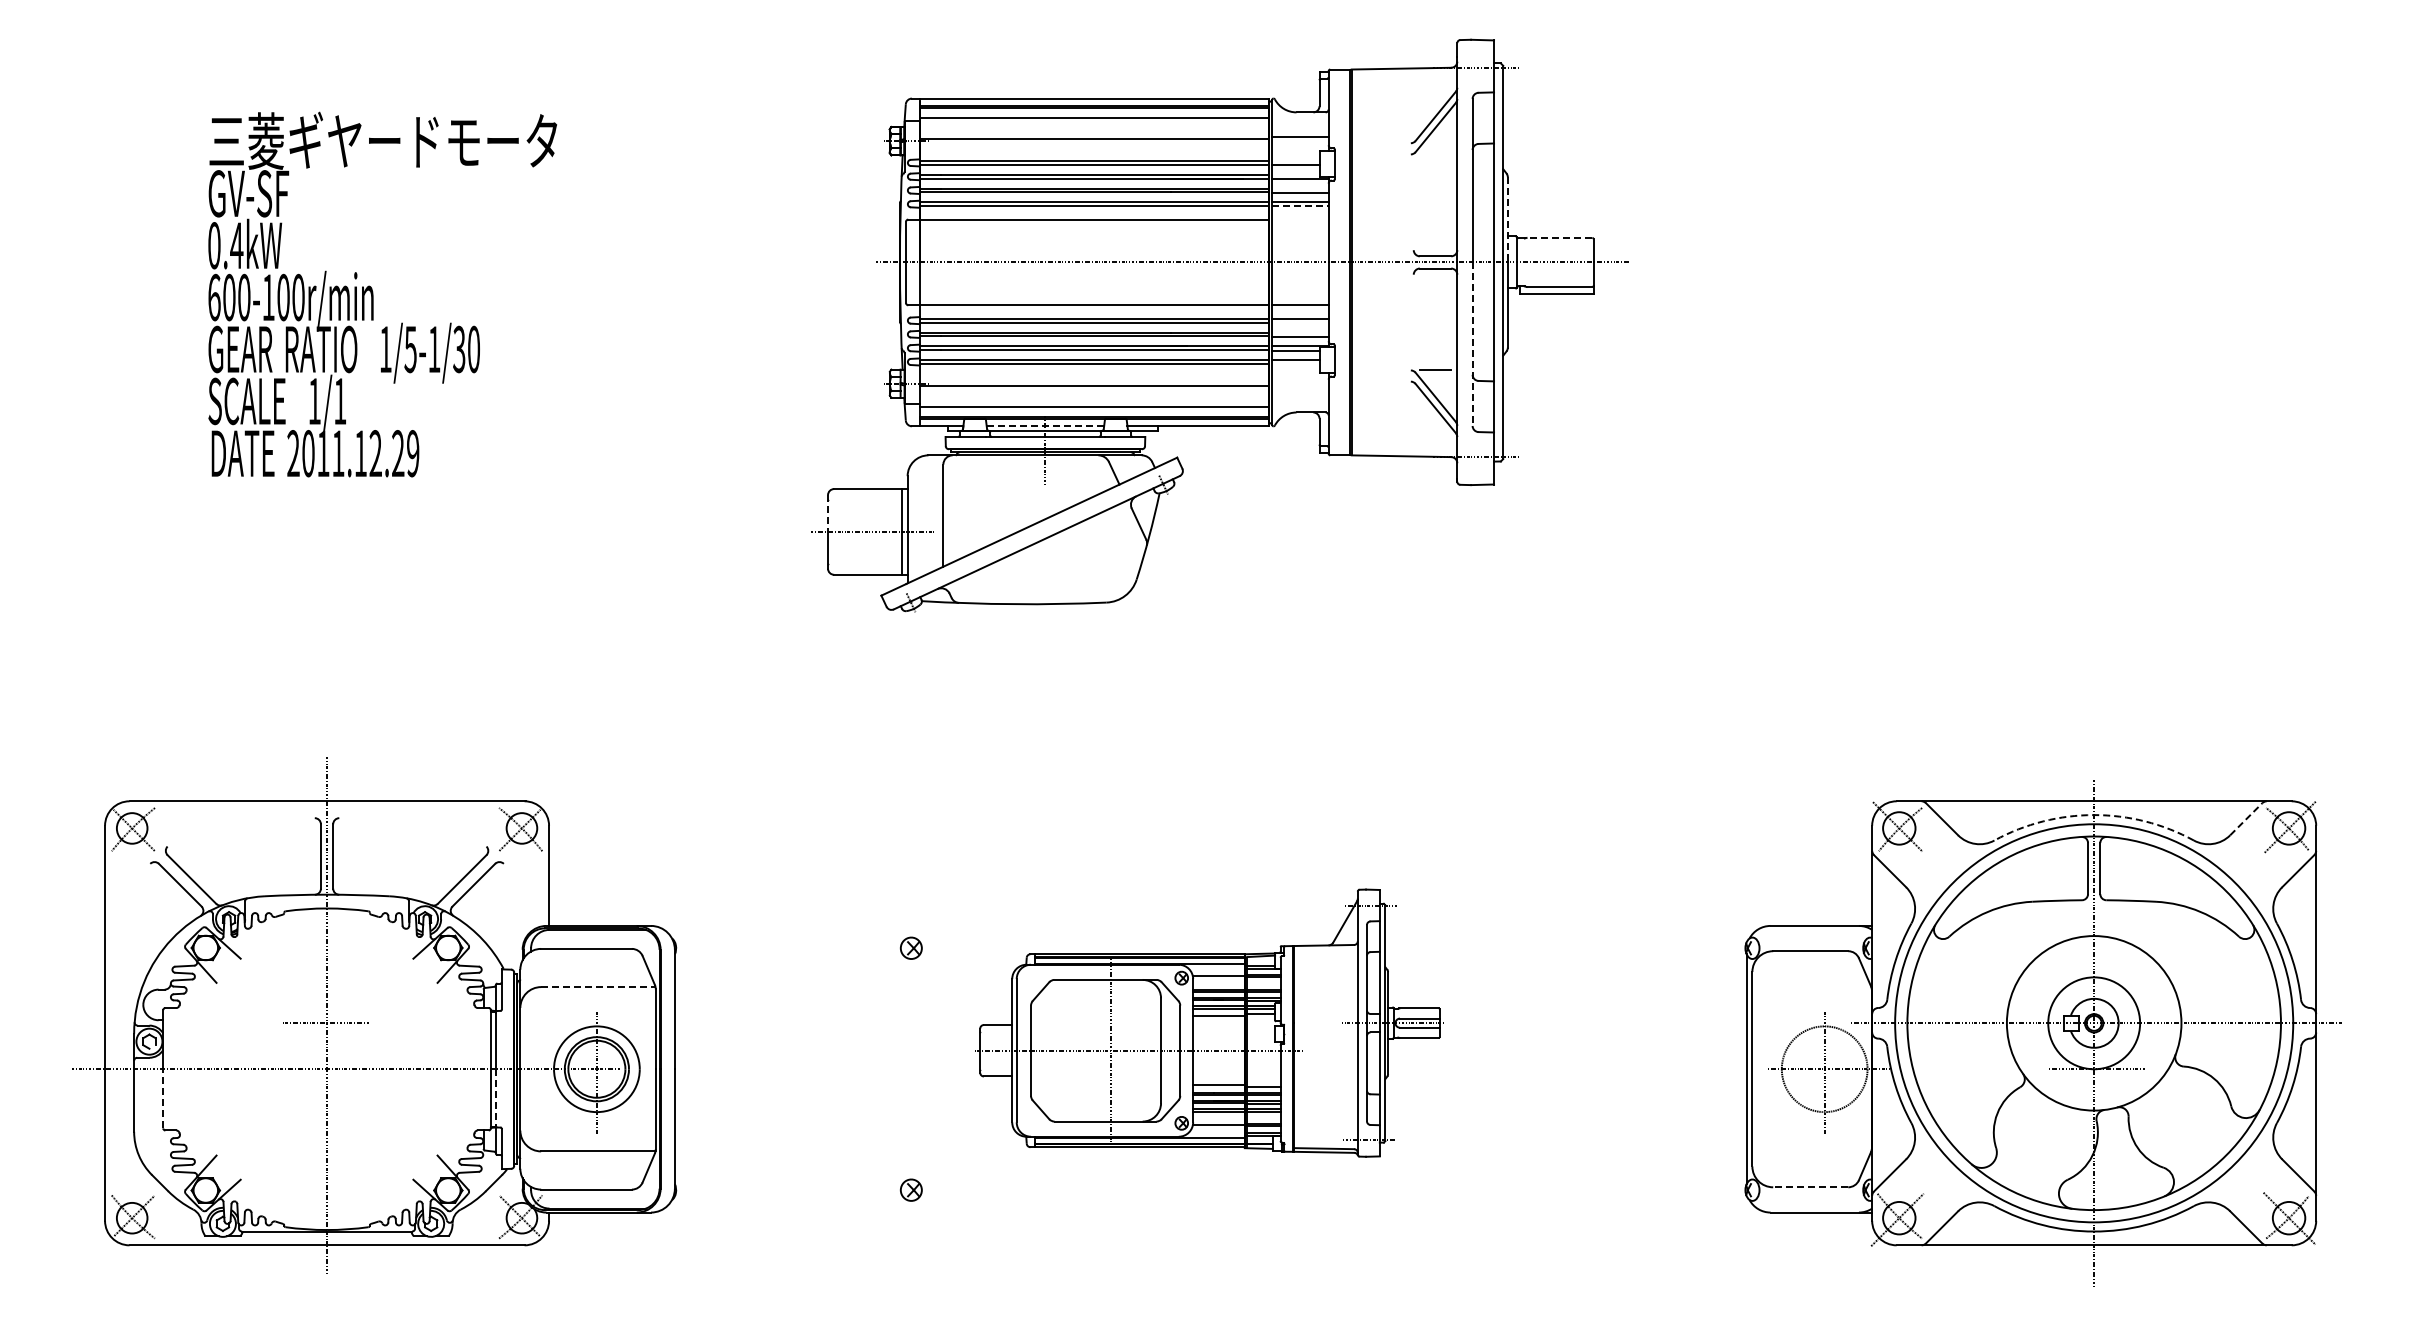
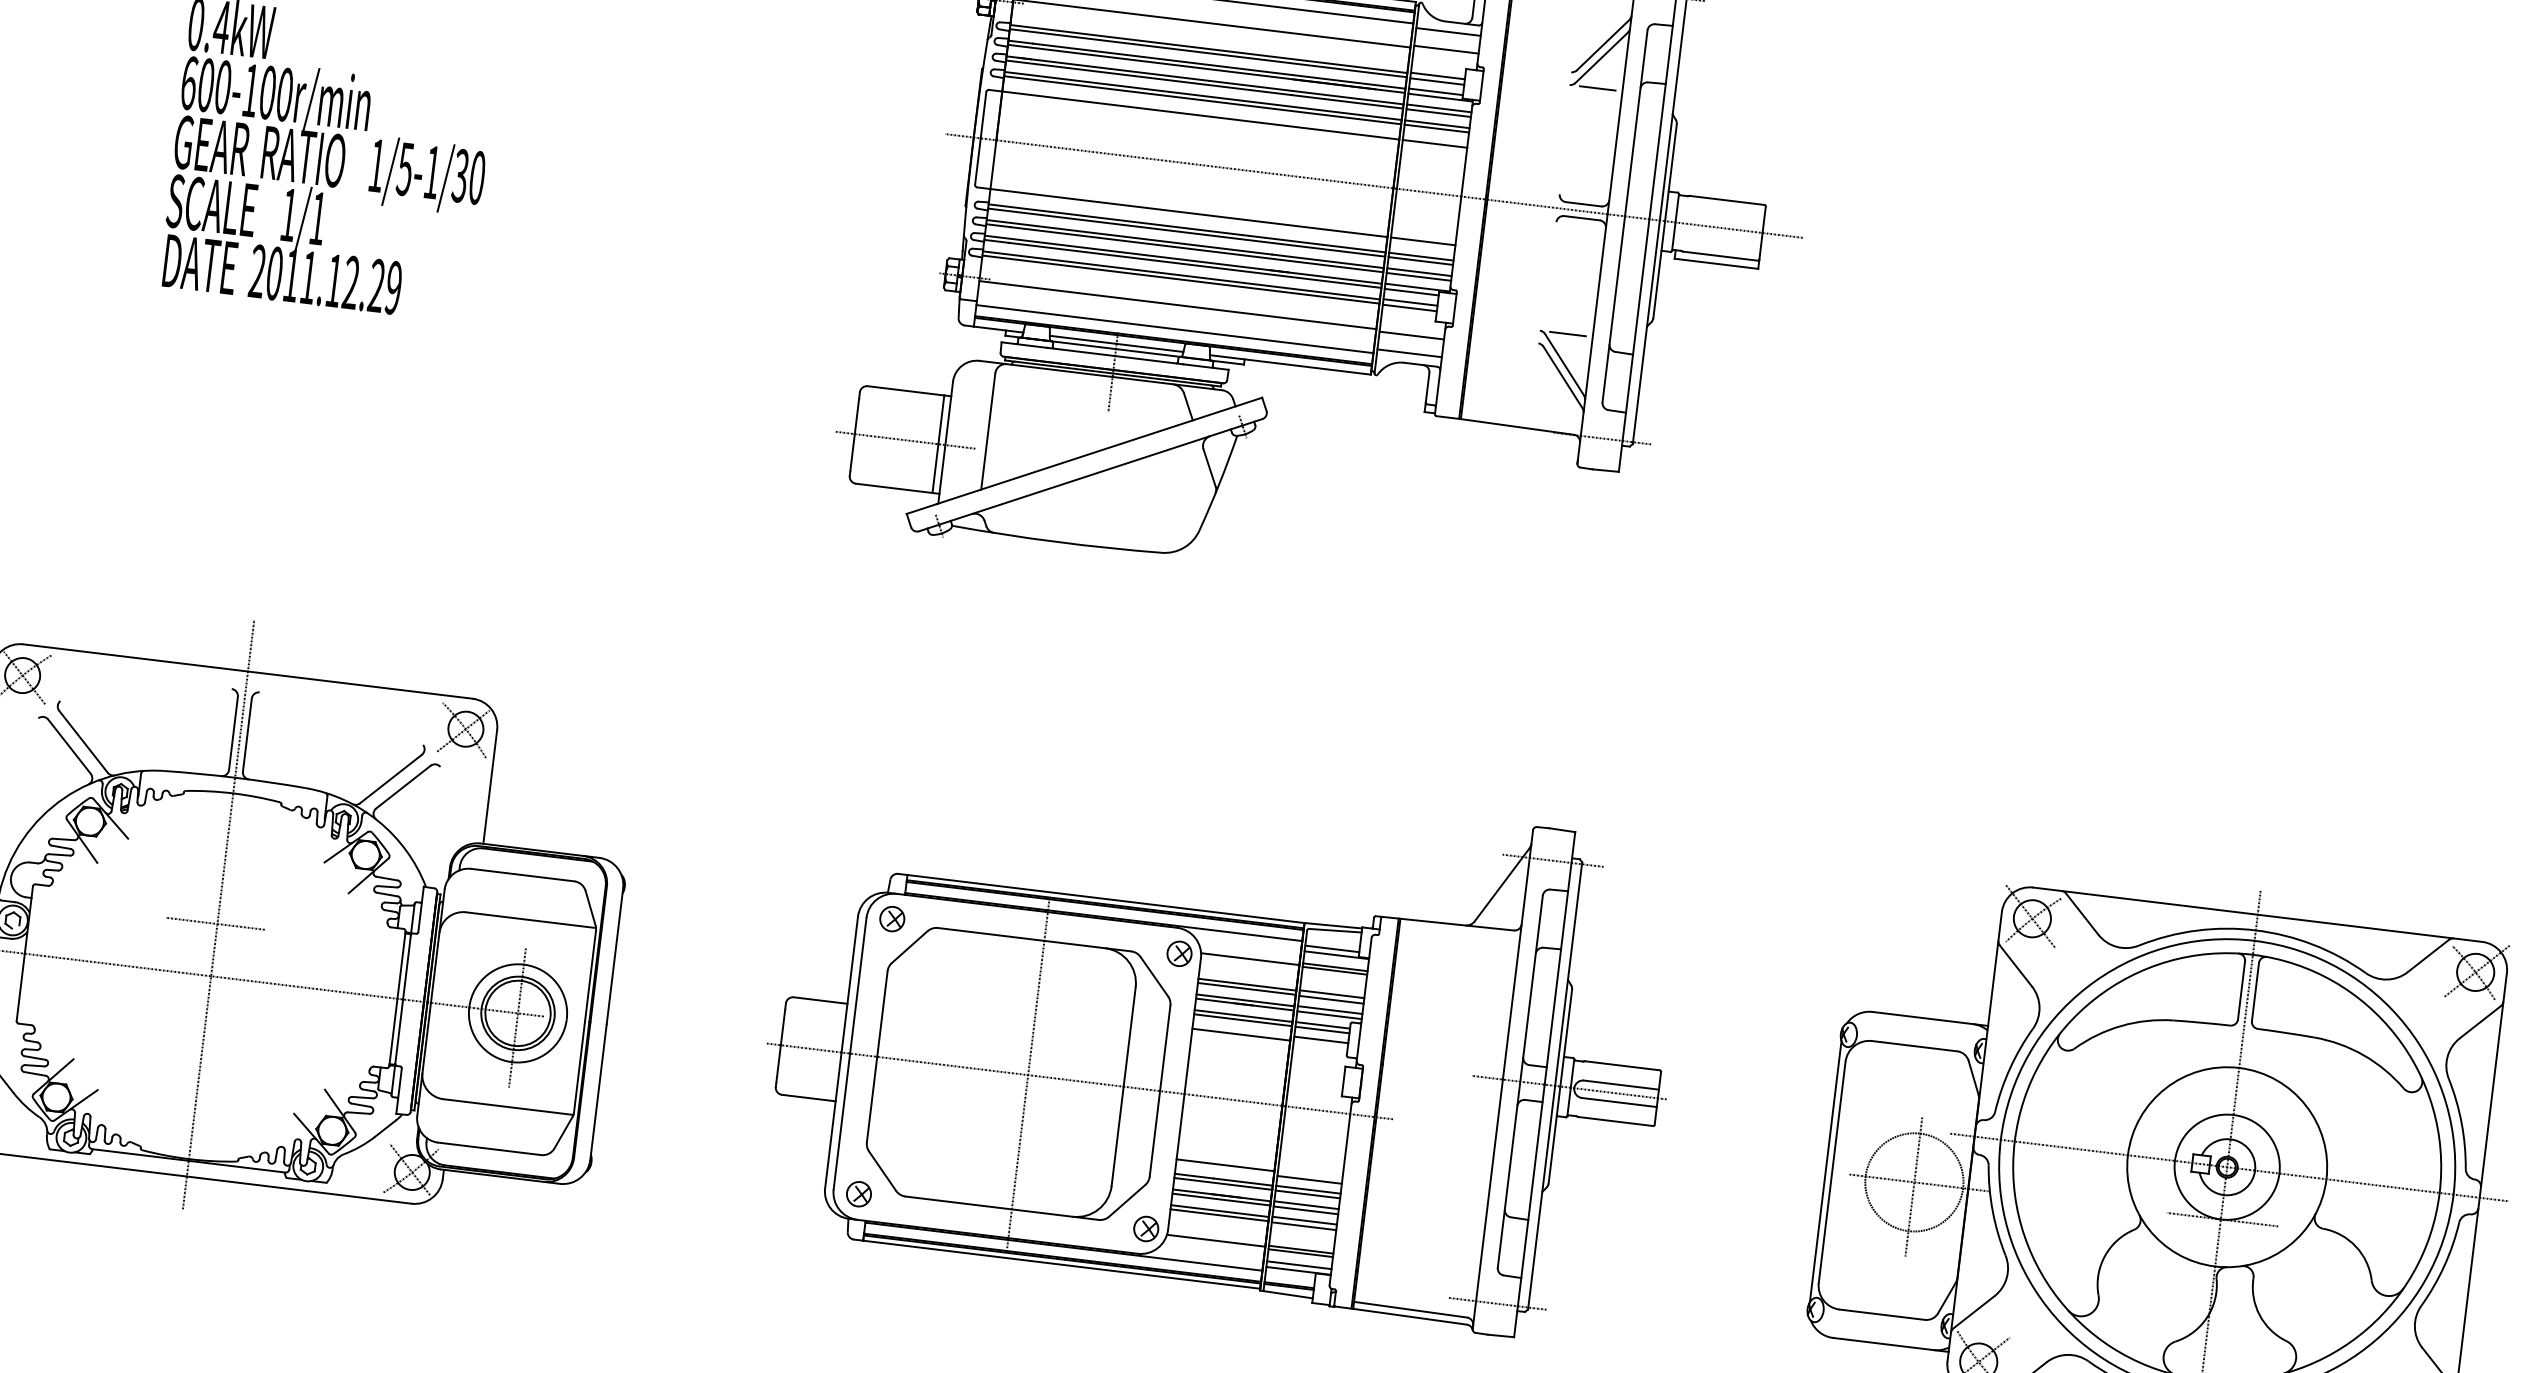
line: (1300, 121) -> (1448, 32), added
line: (1435, 154) -> (1597, 88), added
line: (1295, 160) -> (1437, 76), added
line: (1295, 174) -> (1435, 91), added
line: (1300, 188) -> (1439, 108), added
line: (1300, 206) -> (1436, 129), dashed -> solid
line: (1300, 219) -> (1435, 143), added
line: (1507, 219) -> (1670, 172), dashed -> solid
line: (1559, 237) -> (1727, 199), dashed -> solid
line: (1300, 322) -> (1421, 260), added
line: (1300, 332) -> (1419, 272), added
line: (1472, 344) -> (1613, 309), dashed -> solid
line: (1295, 364) -> (1409, 308), added
line: (1300, 388) -> (1411, 336), added
line: (1300, 403) -> (1409, 353), added
line: (1045, 426) -> (1116, 344), dashed -> solid
line: (828, 514) -> (857, 414), dashed -> solid
arc: (2094, 815) -> (2256, 930), dashed -> solid
line: (2246, 819) -> (2428, 956), dashed -> solid
line: (598, 987) -> (531, 920), dashed -> solid
part: (1208, 1022) -> (1220, 1044), size x1.67
line: (163, 1098) -> (21, 987), dashed -> solid
line: (495, 1098) -> (398, 1032), dashed -> solid
line: (1810, 1187) -> (1881, 1314), dashed -> solid

